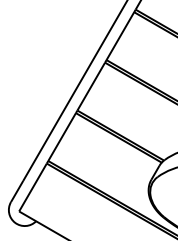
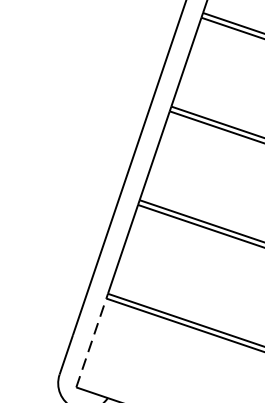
line: (32, 187) -> (90, 343), solid -> dashed

